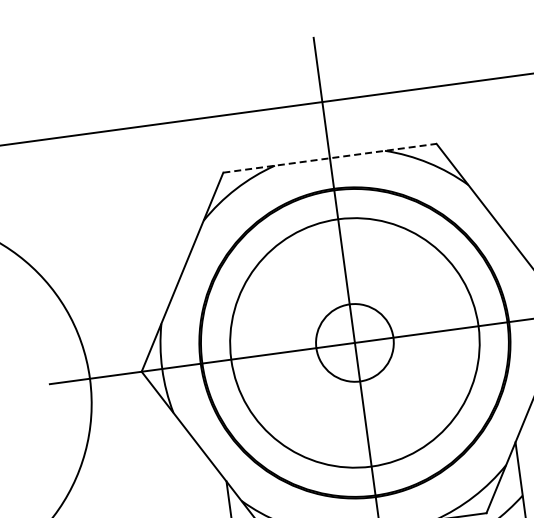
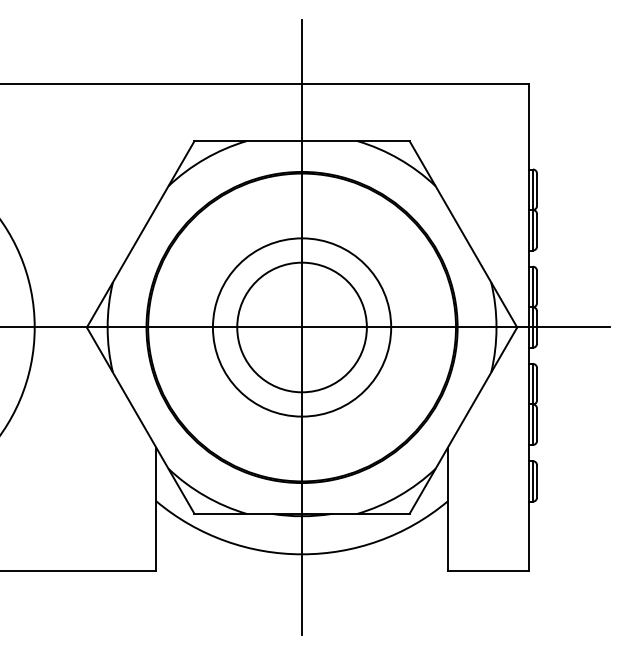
line: (330, 158) -> (302, 141), dashed -> solid
circle: (354, 343) -> (301, 327), size x0.71
circle: (354, 343) -> (301, 327), size x1.67

